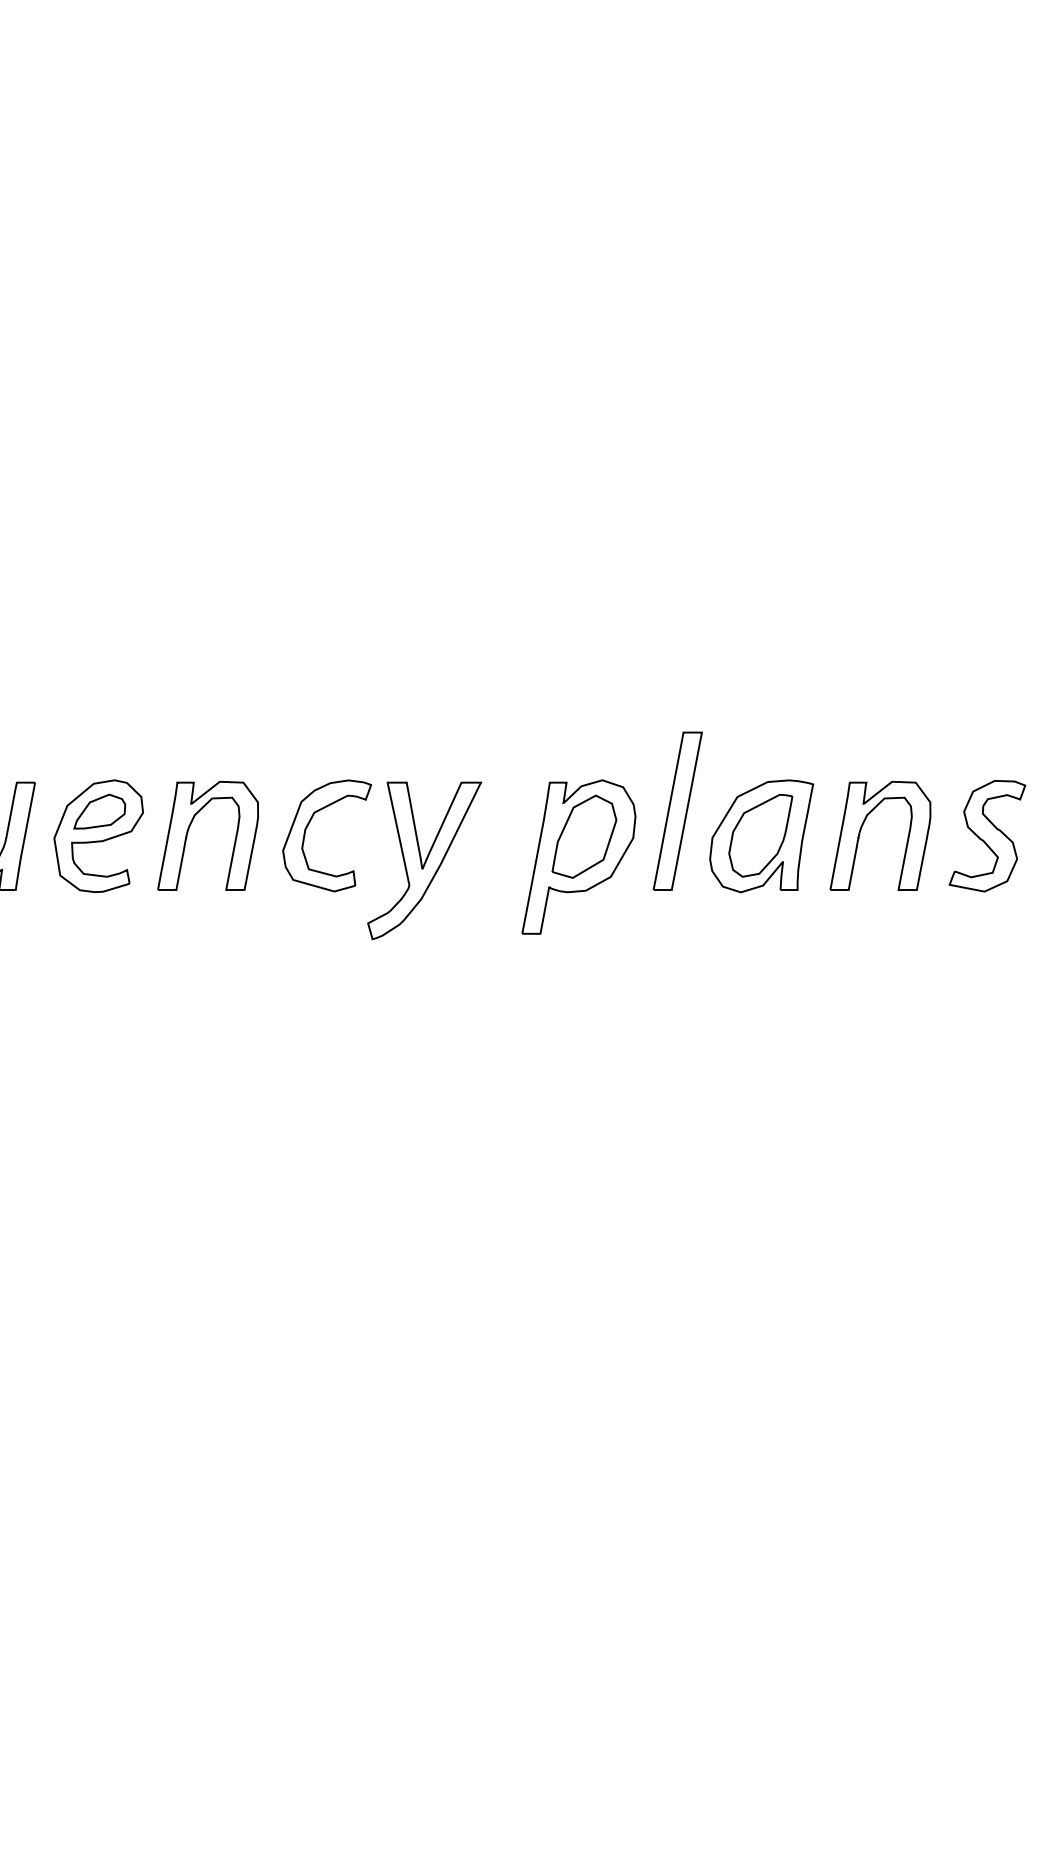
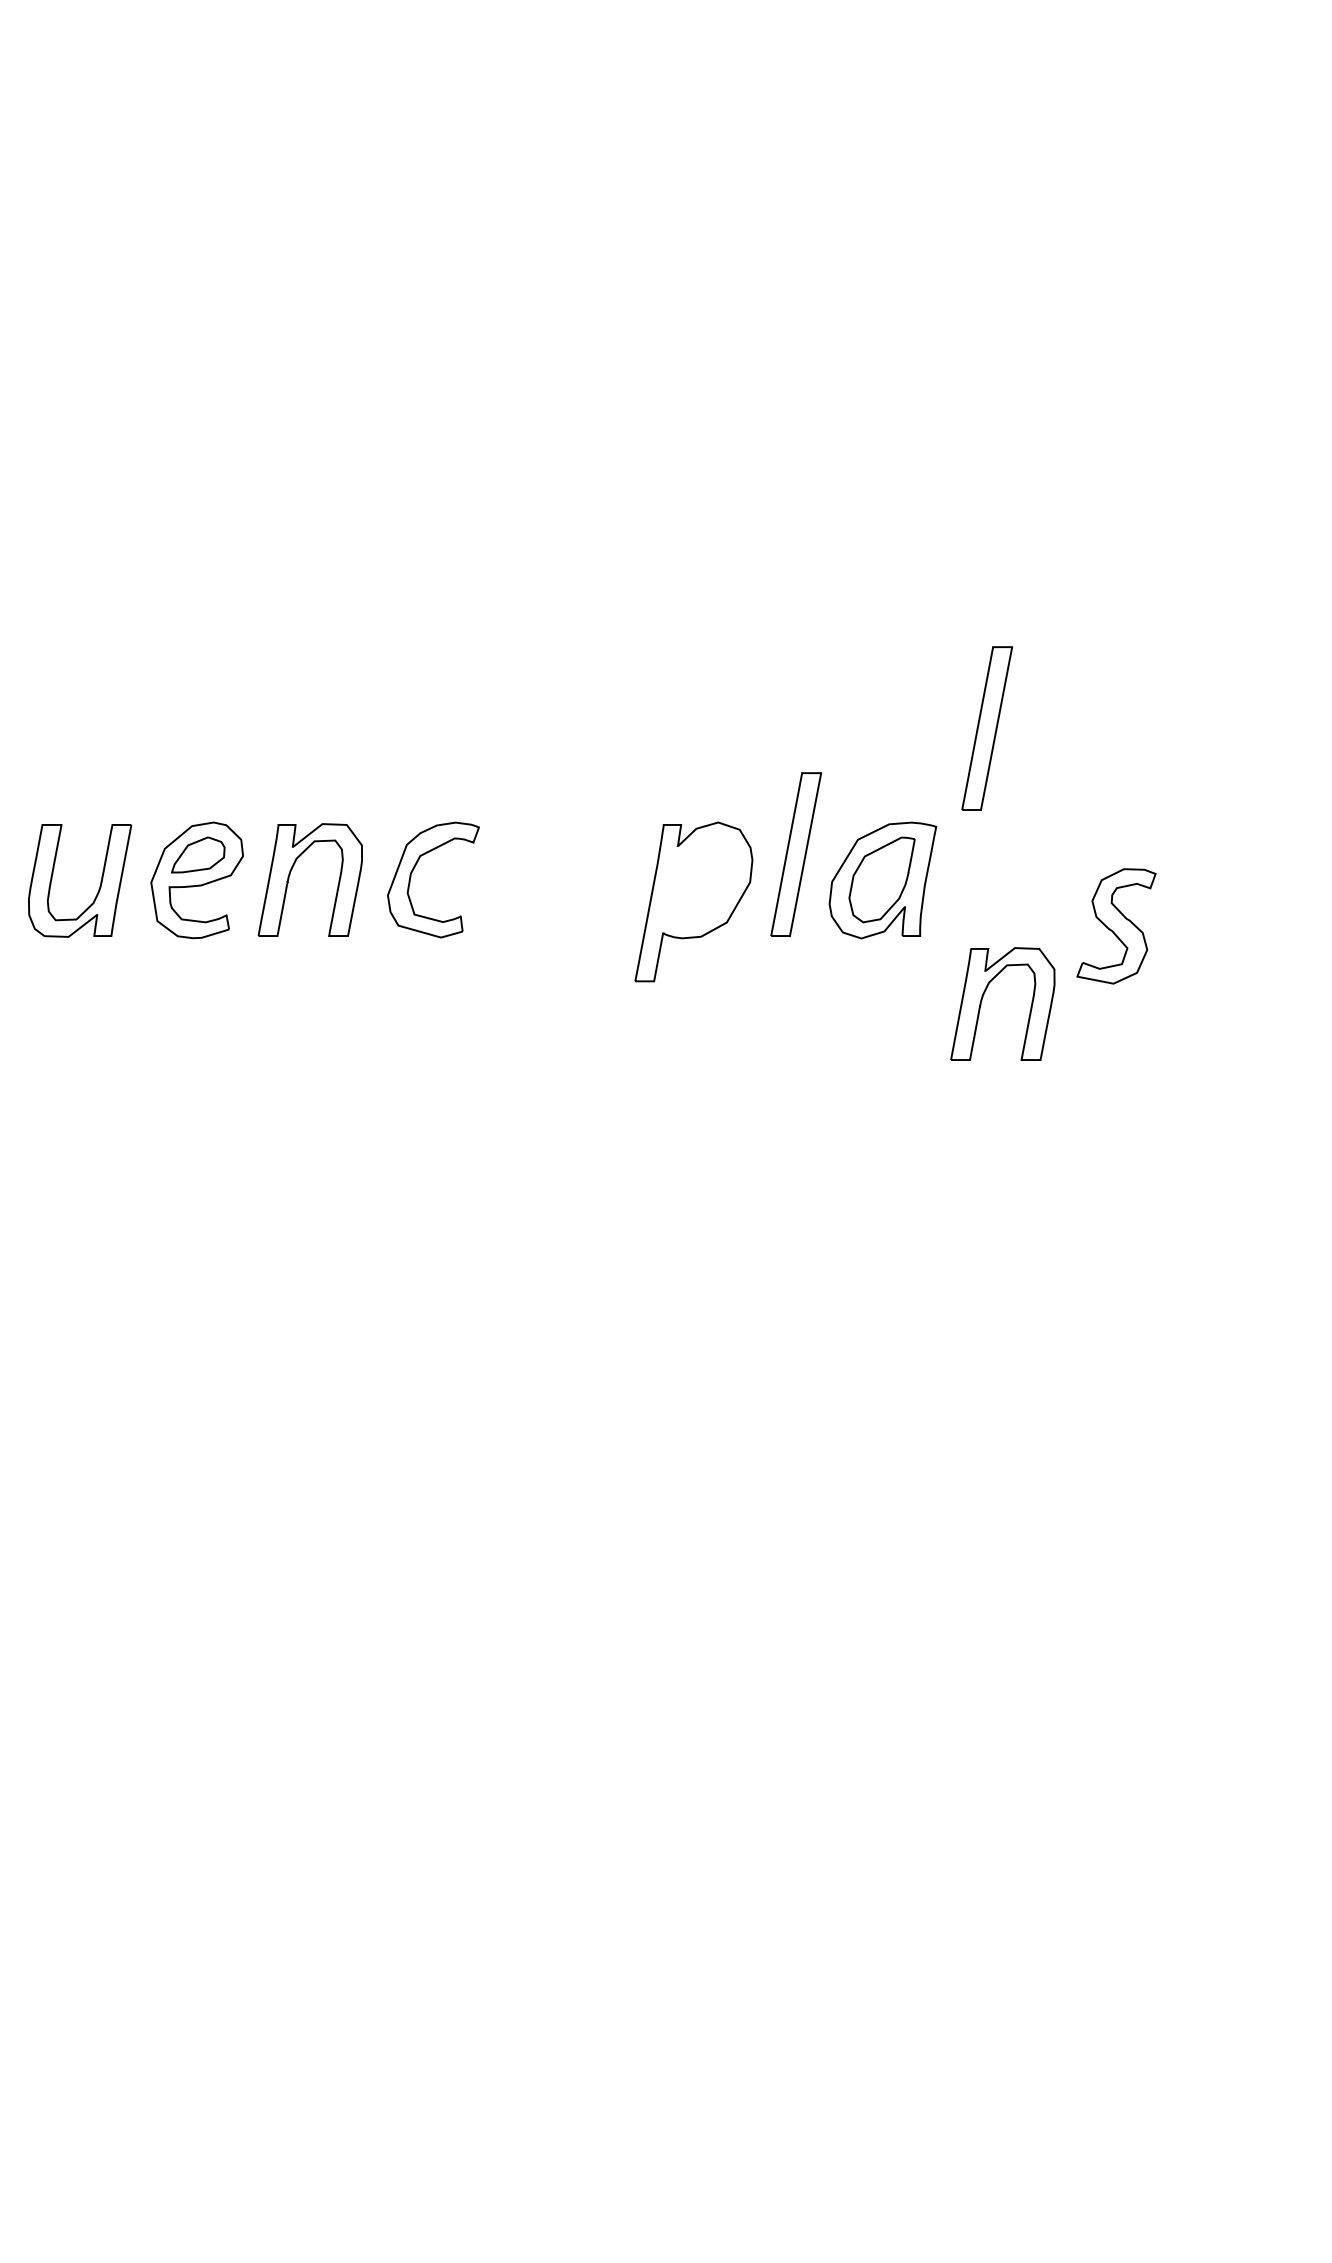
part: (862, 689) -> (987, 728), added
part: (861, 829) -> (983, 997), moved
part: (584, 836) -> (699, 880), removed
part: (987, 836) -> (1116, 926), moved
part: (423, 860) -> (533, 905), removed

